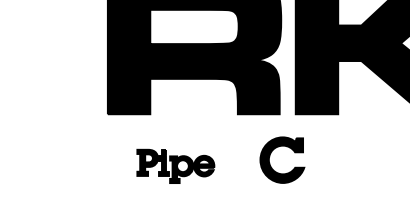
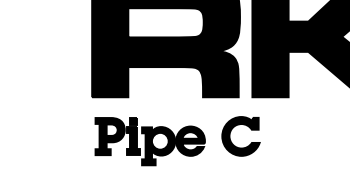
part: (175, 166) -> (149, 141), size x1.67

